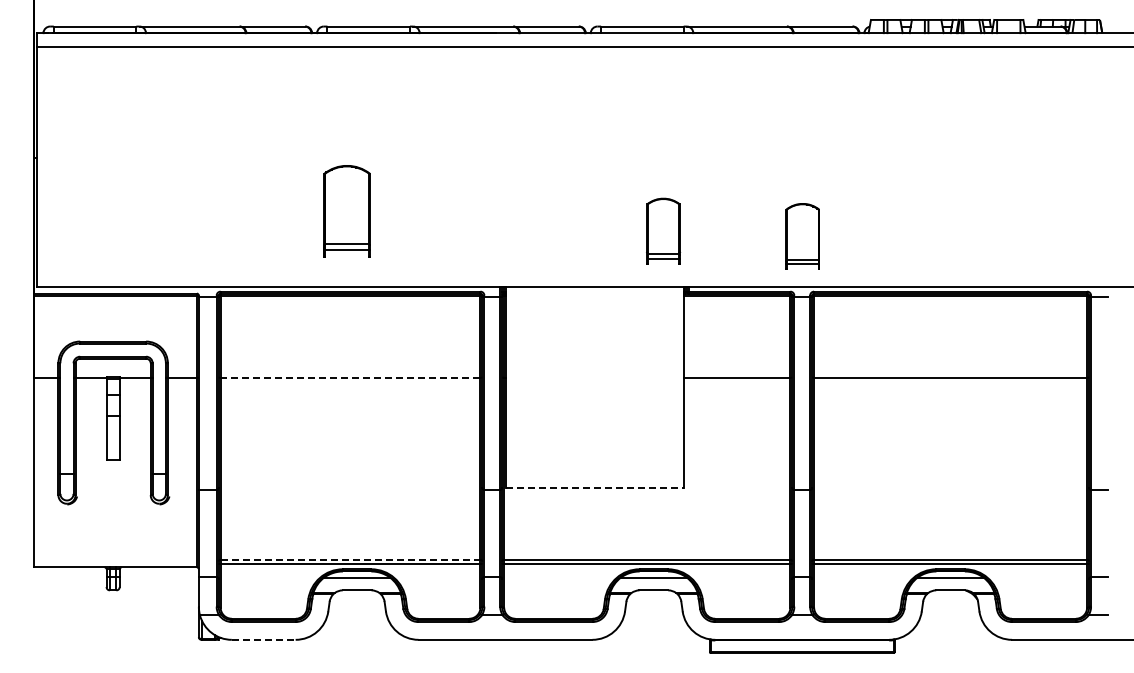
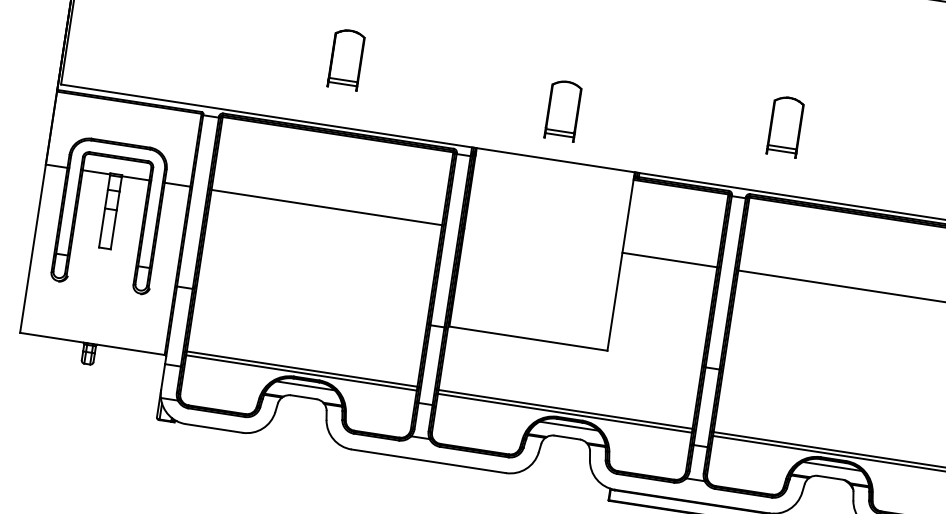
part: (347, 211) -> (346, 59), size x0.71
part: (663, 230) -> (563, 110), moved
part: (802, 236) -> (785, 126), moved
line: (350, 377) -> (326, 207), dashed -> solid
line: (595, 488) -> (529, 339), dashed -> solid
line: (350, 559) -> (302, 368), dashed -> solid
line: (263, 639) -> (214, 428), dashed -> solid

